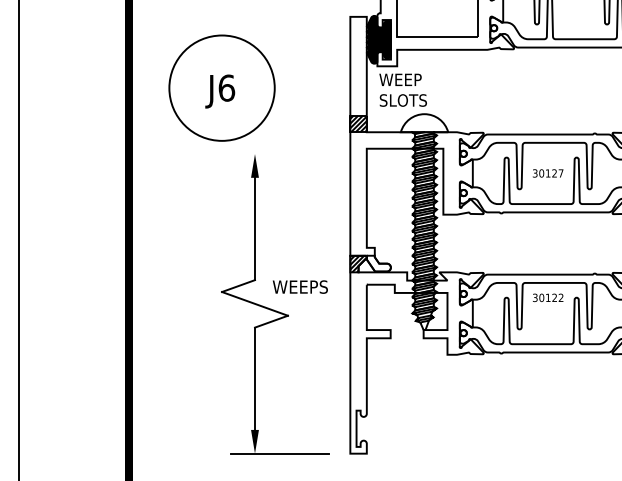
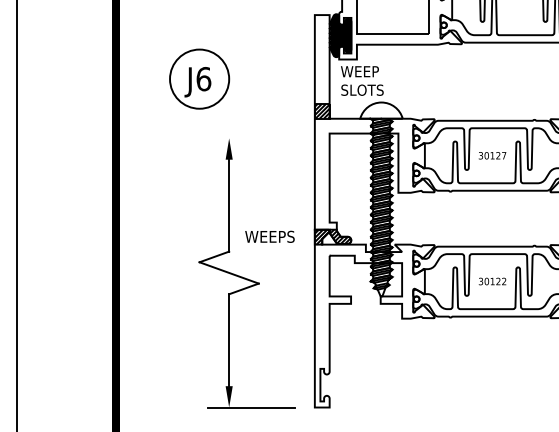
circle: (221, 87) -> (199, 78), size x0.62
hatch: (377, 263) -> (339, 236), added
text: (299, 286) -> (269, 236), moved
text: (548, 297) -> (492, 281), moved

